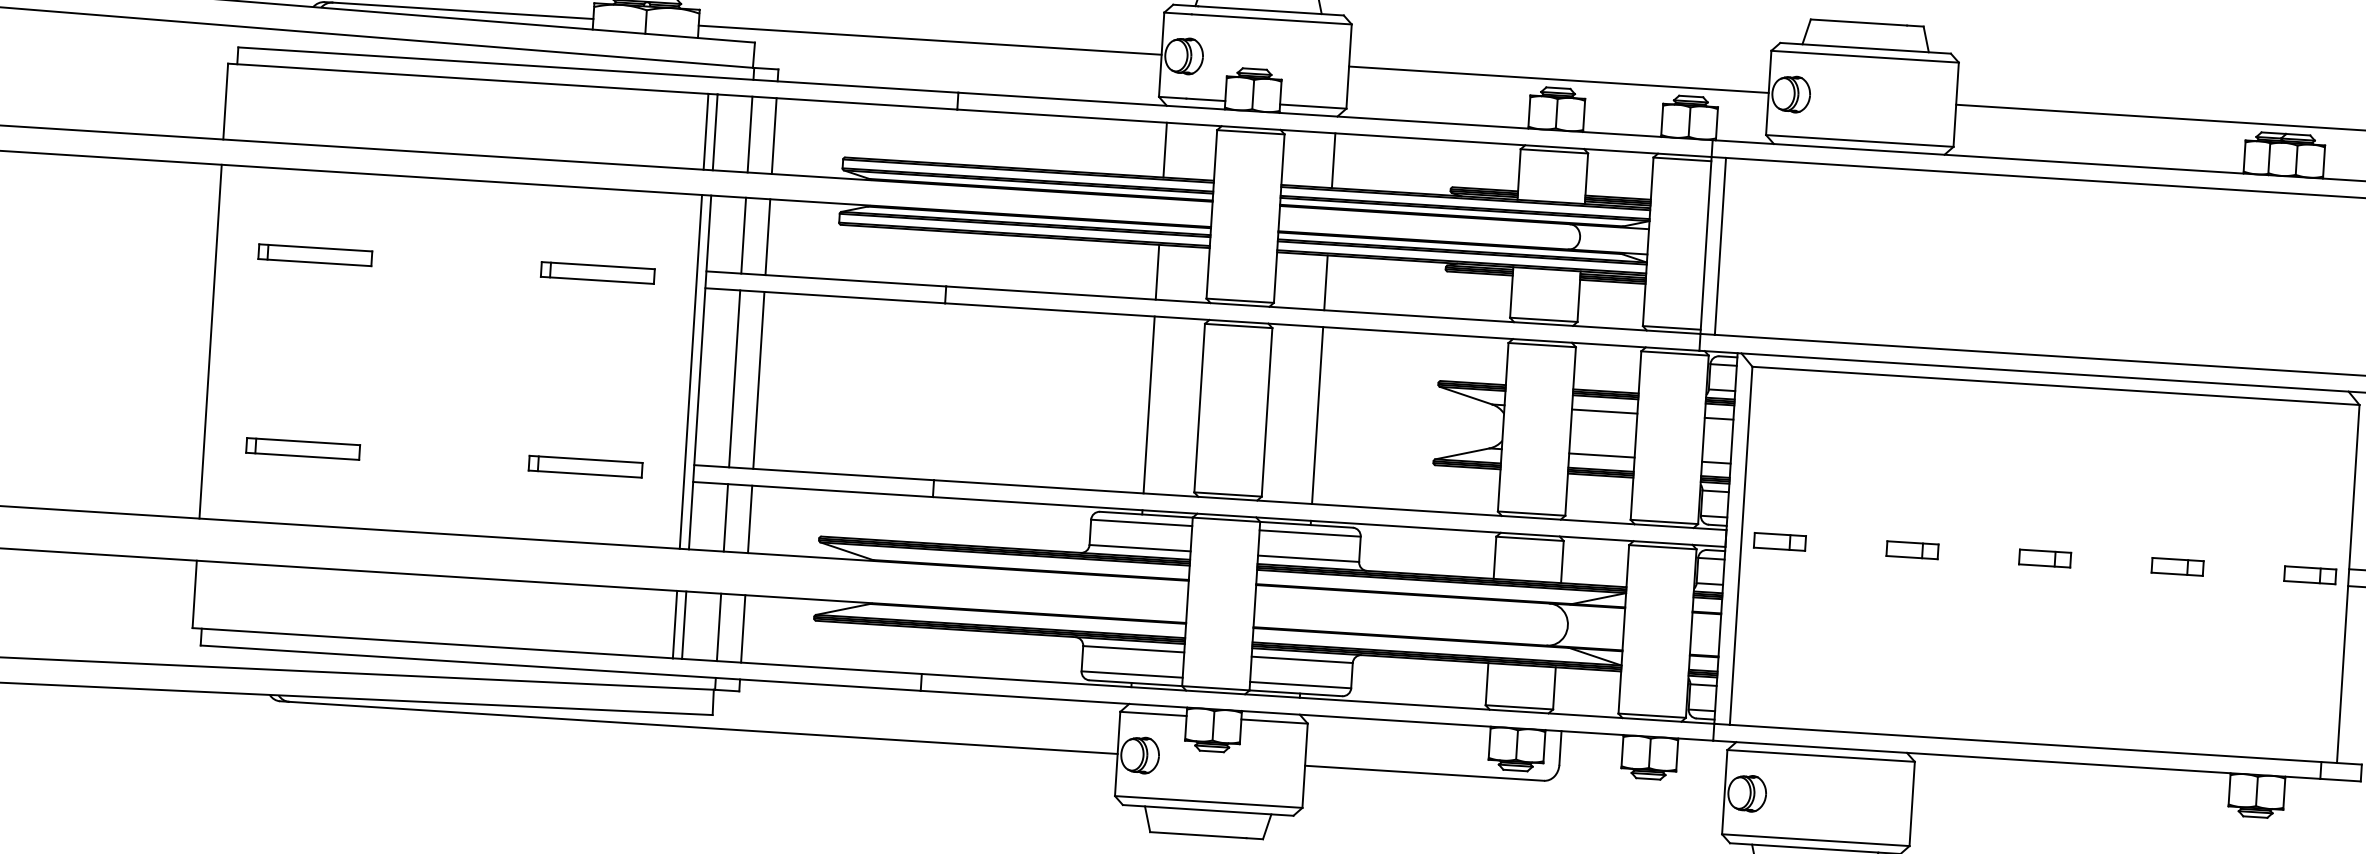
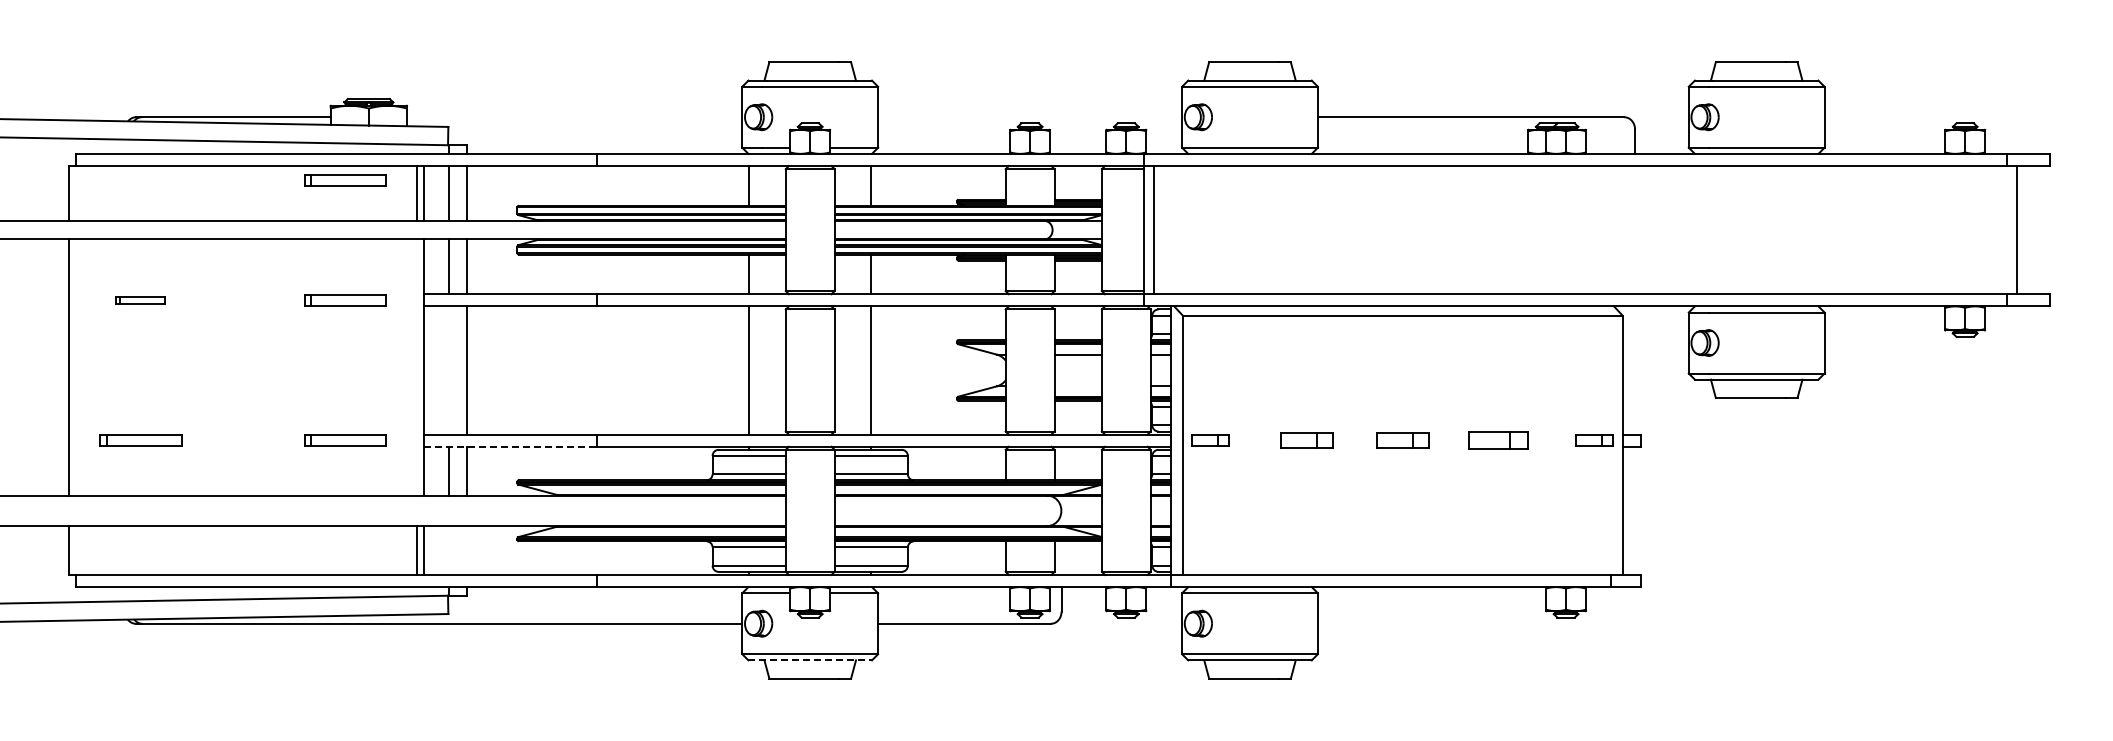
line: (929, 40) -> (574, 117), removed
line: (1559, 80) -> (1030, 117), removed
part: (608, 107) -> (345, 180), added
part: (314, 255) -> (140, 300), size x0.6
line: (691, 372) -> (417, 367), removed
line: (734, 378) -> (448, 370), removed
line: (1600, 455) -> (1077, 386), removed
line: (812, 489) -> (510, 446), solid -> dashed
part: (1912, 550) -> (1306, 440), size x1.4
part: (2044, 558) -> (1402, 440), size x1.4
part: (2177, 566) -> (1498, 440), size x1.6
line: (718, 627) -> (448, 550), removed
line: (743, 628) -> (466, 550), removed
line: (1208, 810) -> (810, 660), solid -> dashed

